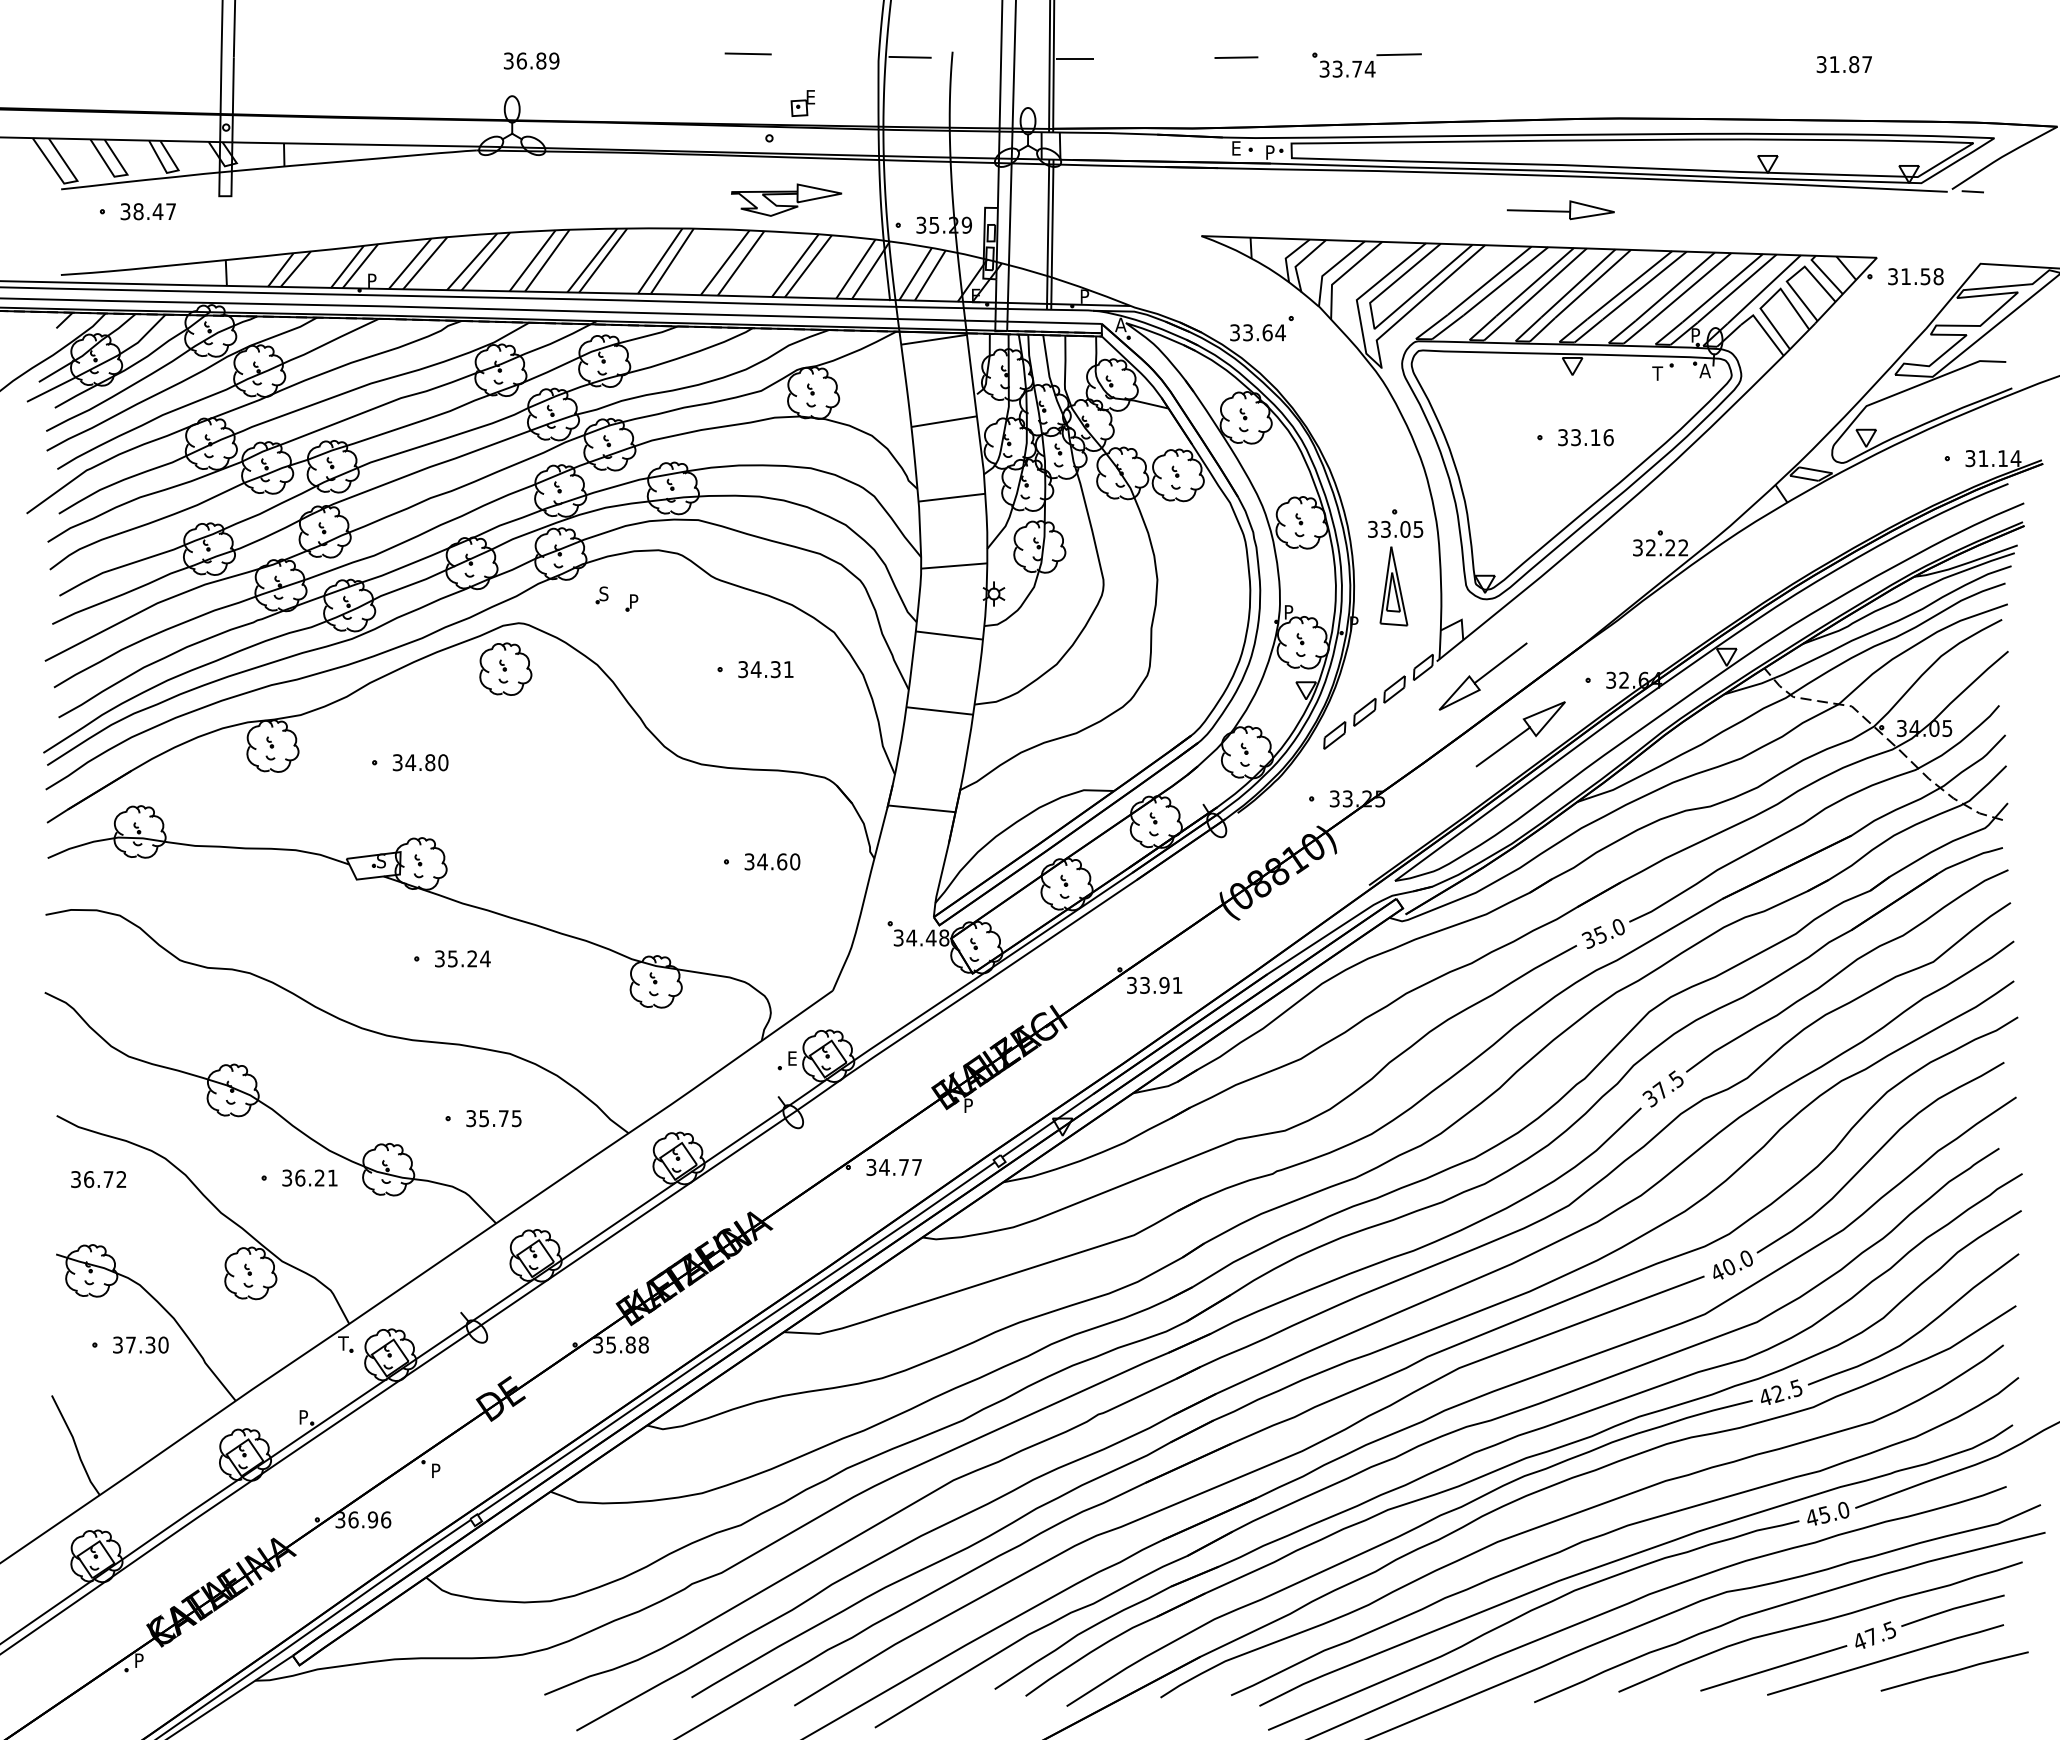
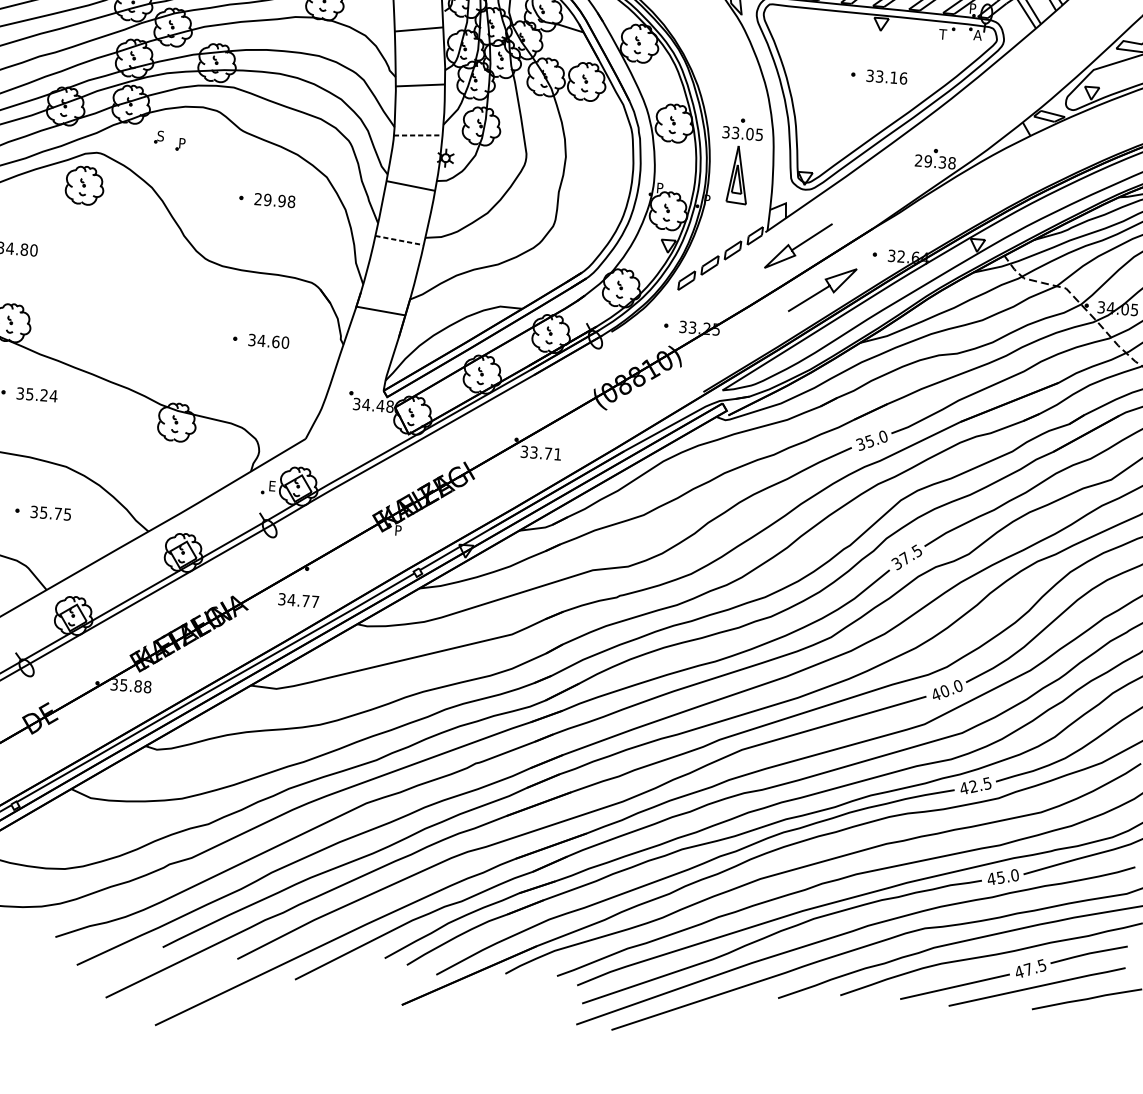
text: (1660, 547) -> (935, 161), 32.22 -> 29.38
line: (954, 565) -> (418, 135), solid -> dashed
text: (765, 669) -> (274, 200), 34.31 -> 29.98
line: (939, 710) -> (399, 240), solid -> dashed
text: (1164, 984) -> (548, 453), 33.91 -> 33.71
text: (893, 1167) -> (298, 600), moved

